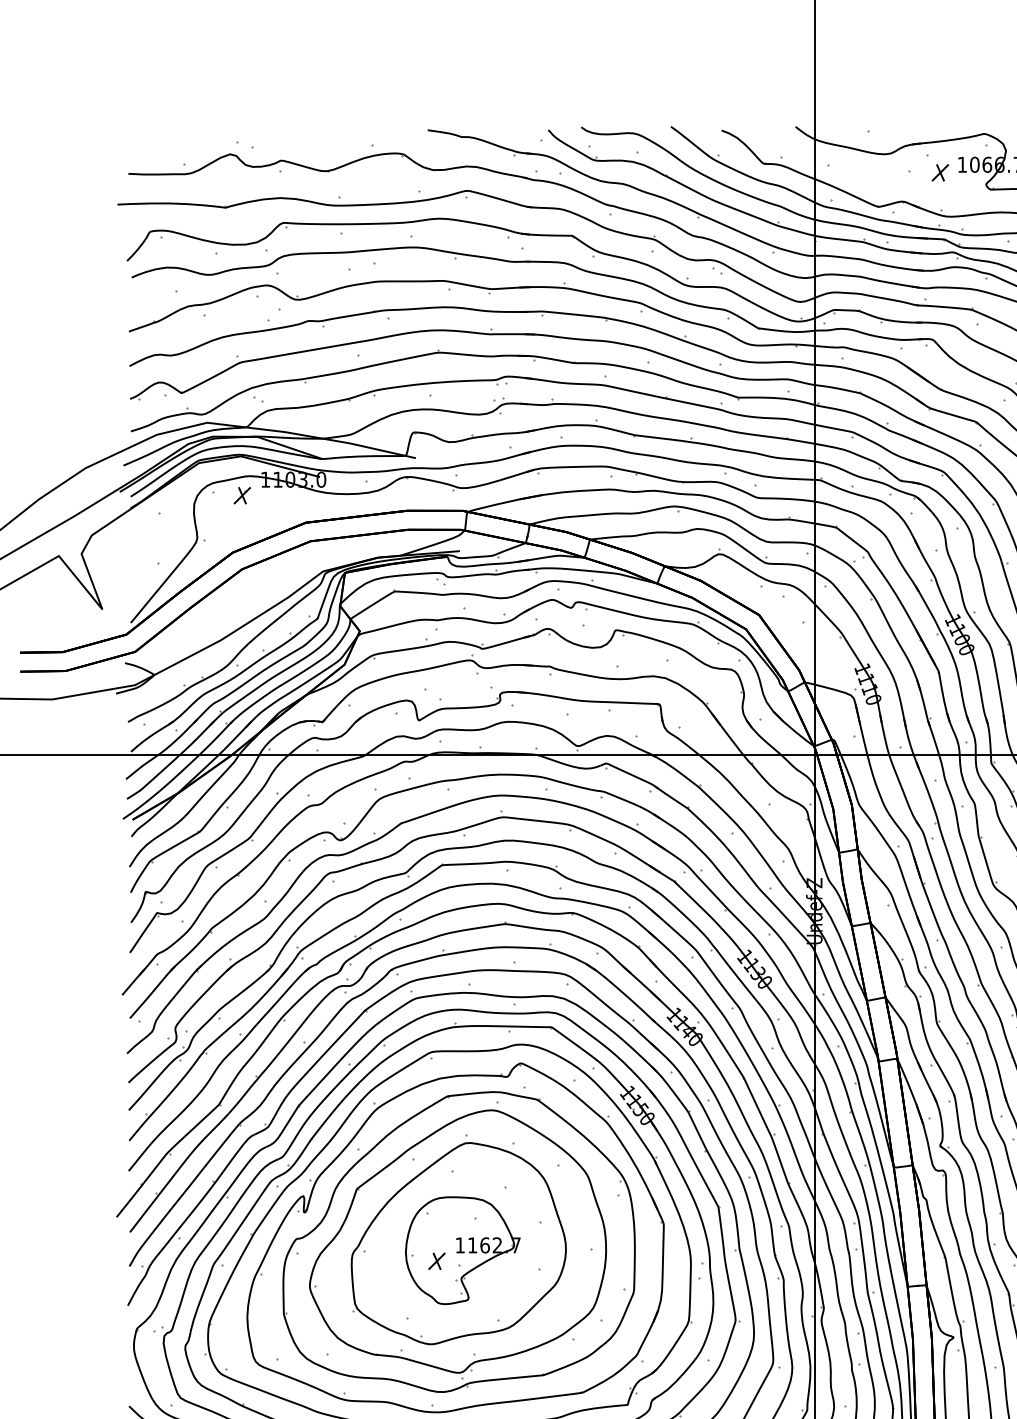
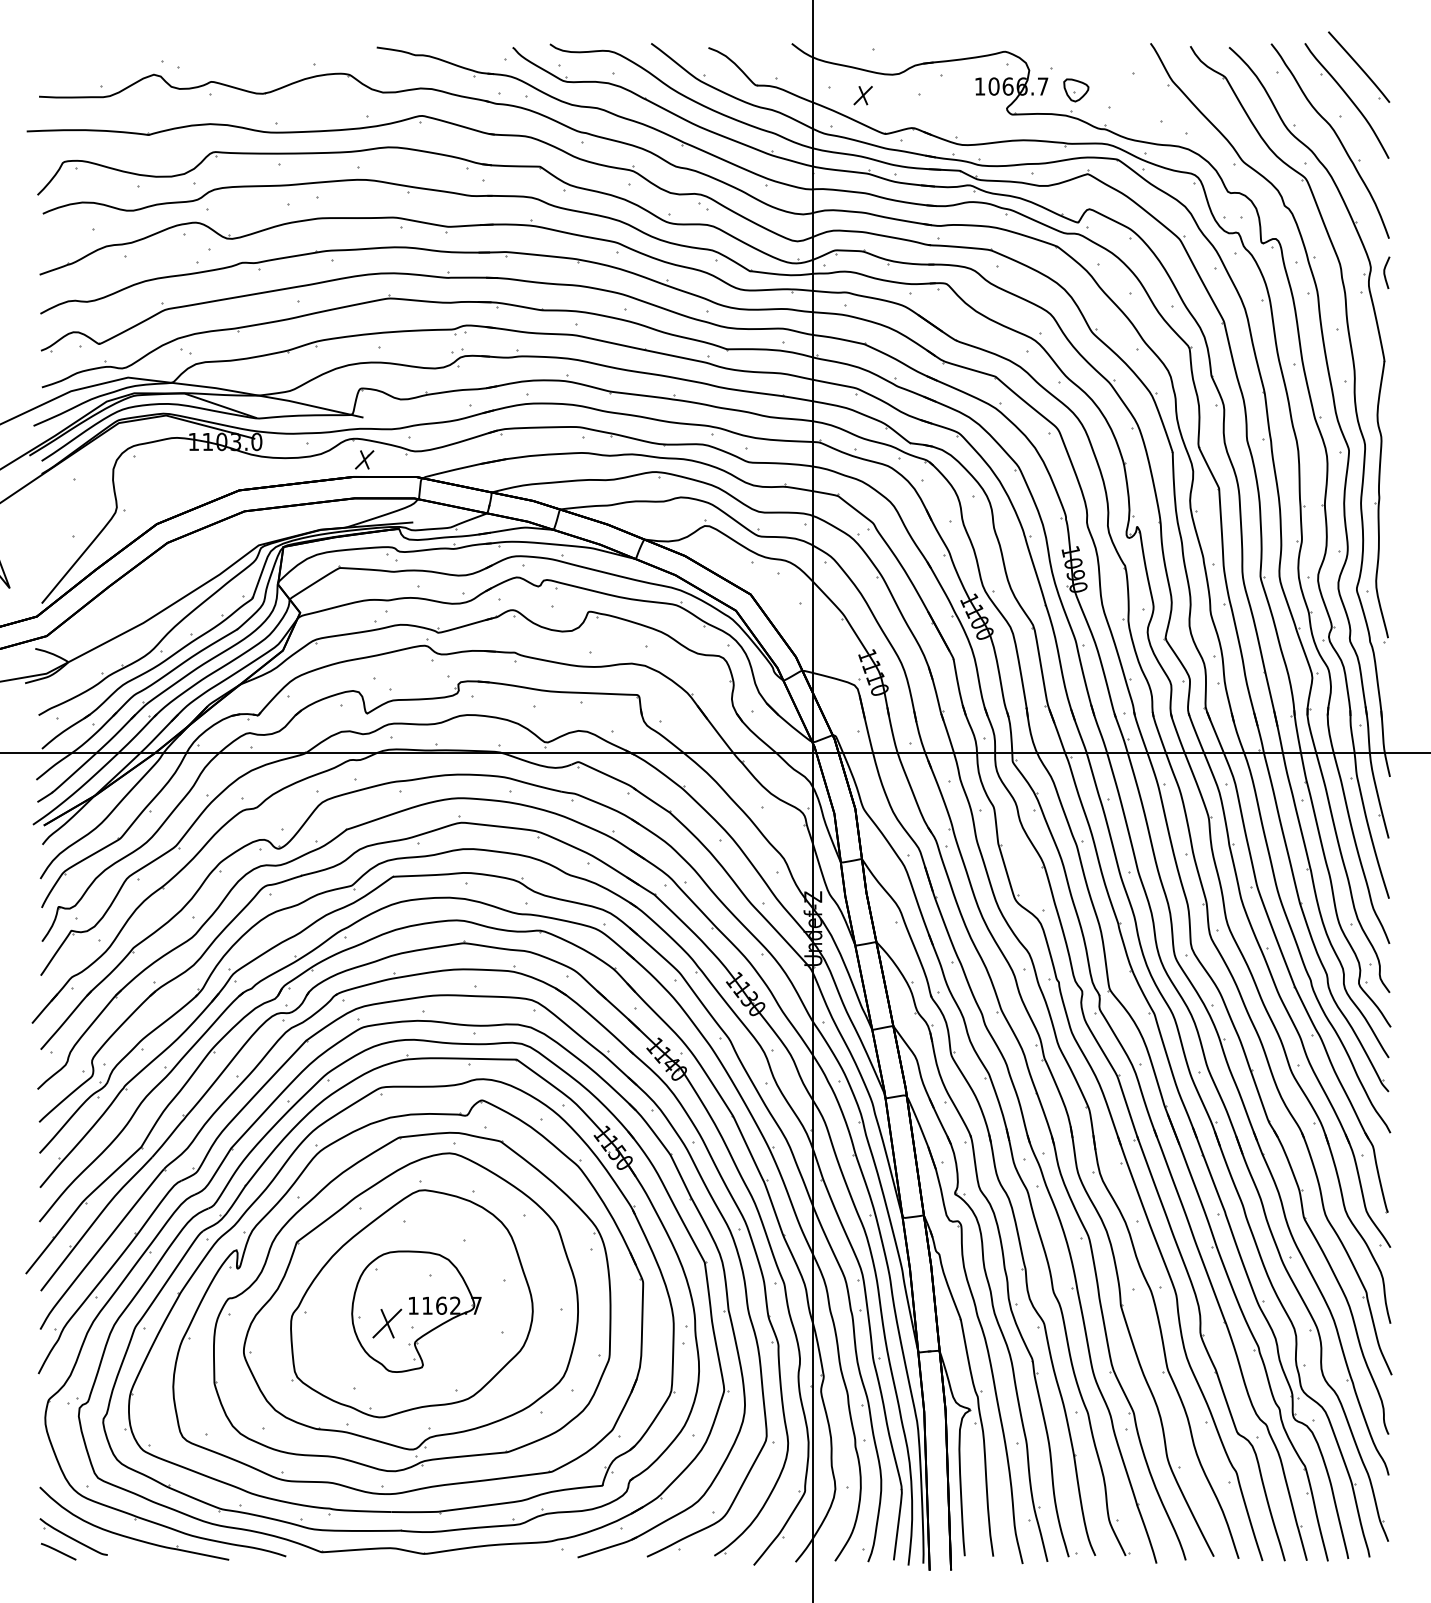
part: (939, 172) -> (862, 95), moved
part: (242, 495) -> (364, 459), moved
part: (436, 1261) -> (386, 1323), size x1.6

